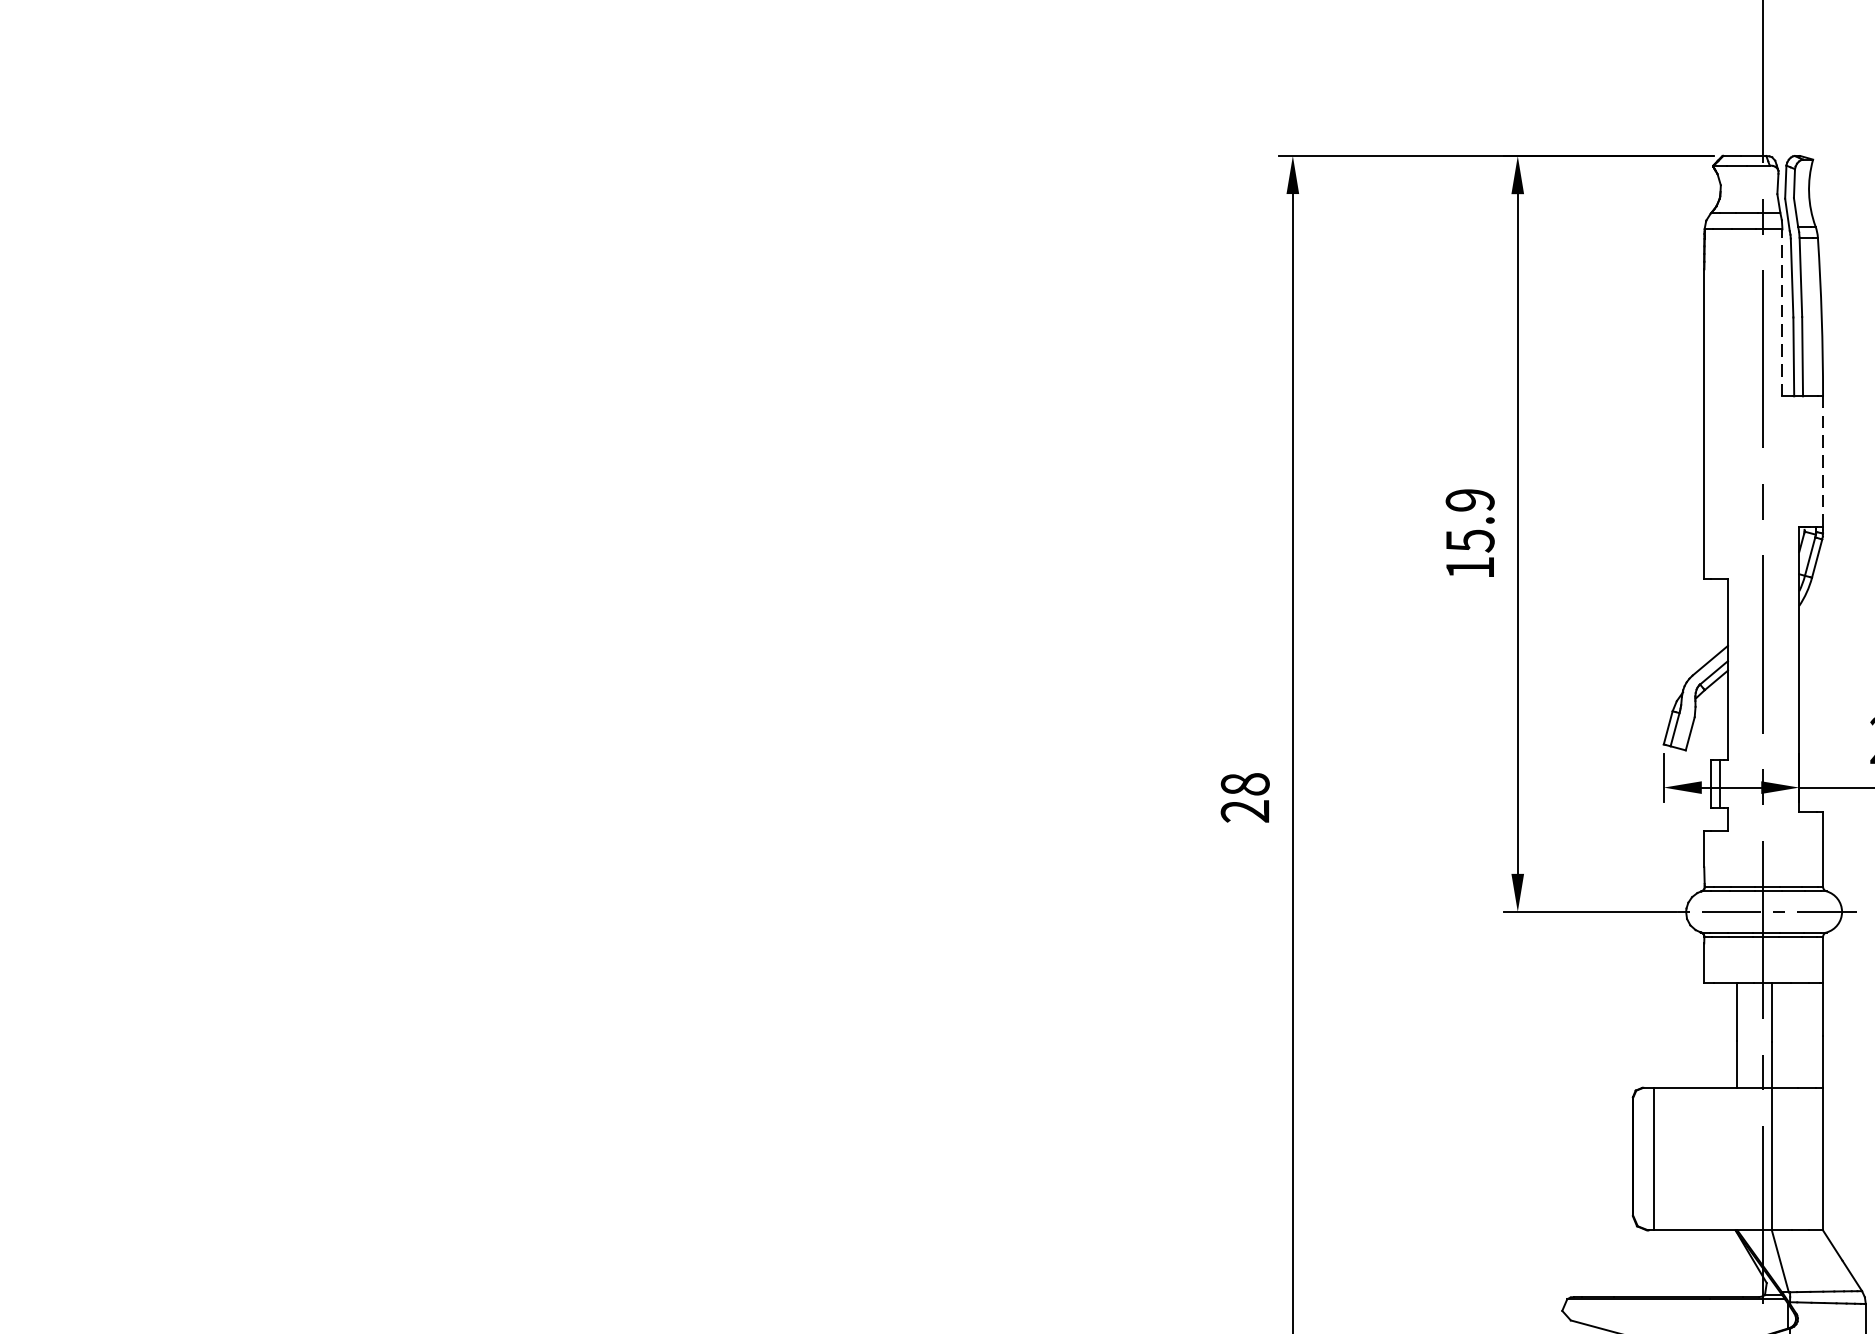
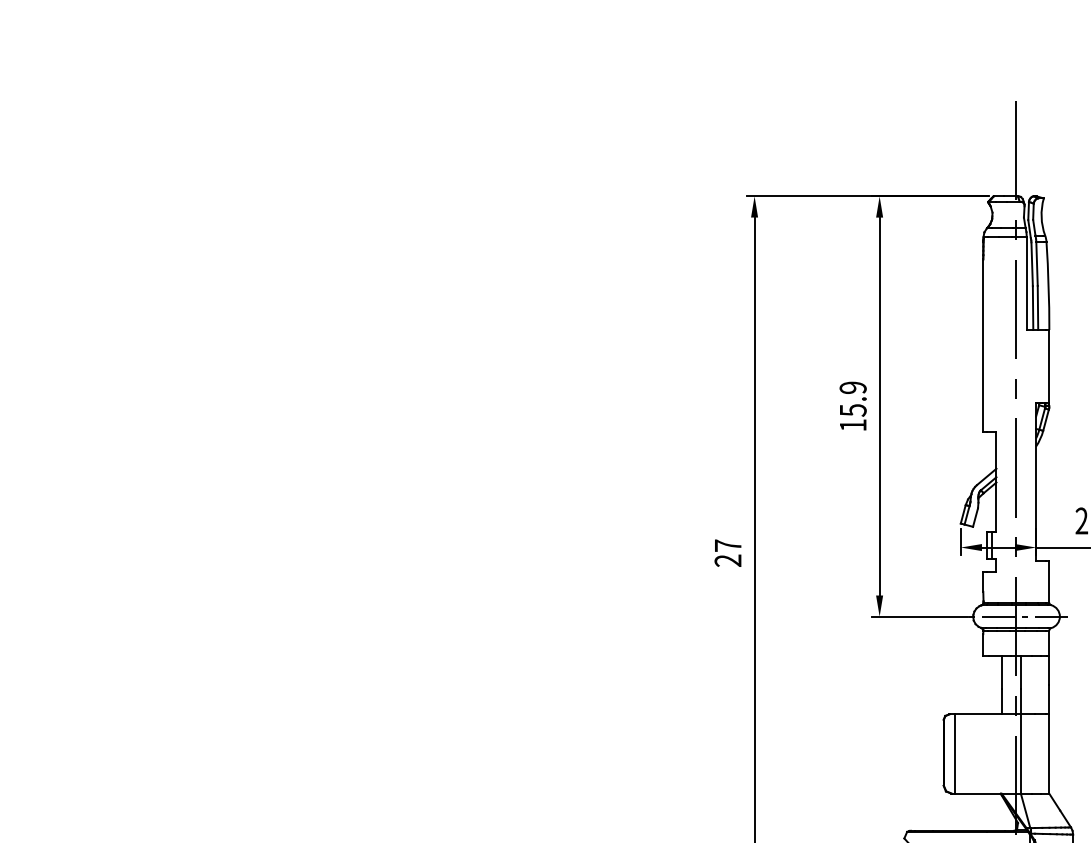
line: (1781, 312) -> (1026, 283), dashed -> solid
line: (1823, 460) -> (1049, 365), dashed -> solid
text: (1244, 783) -> (727, 545), 28 -> 27

